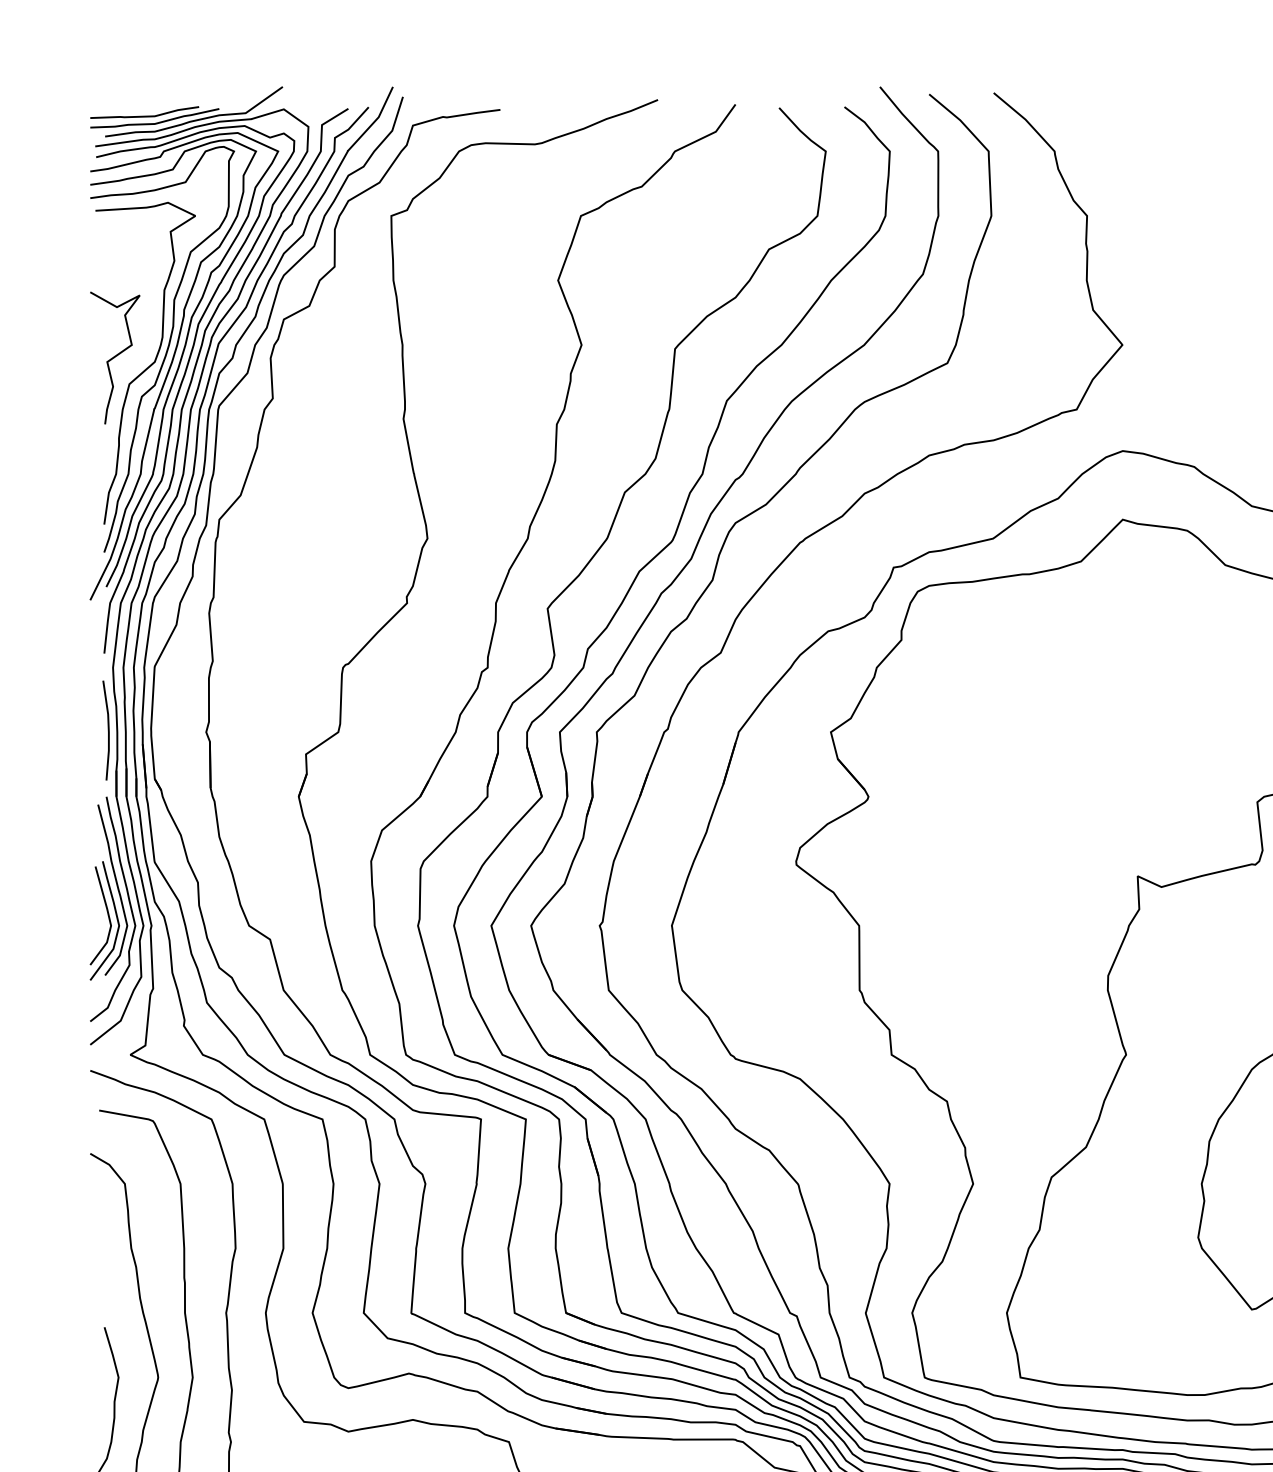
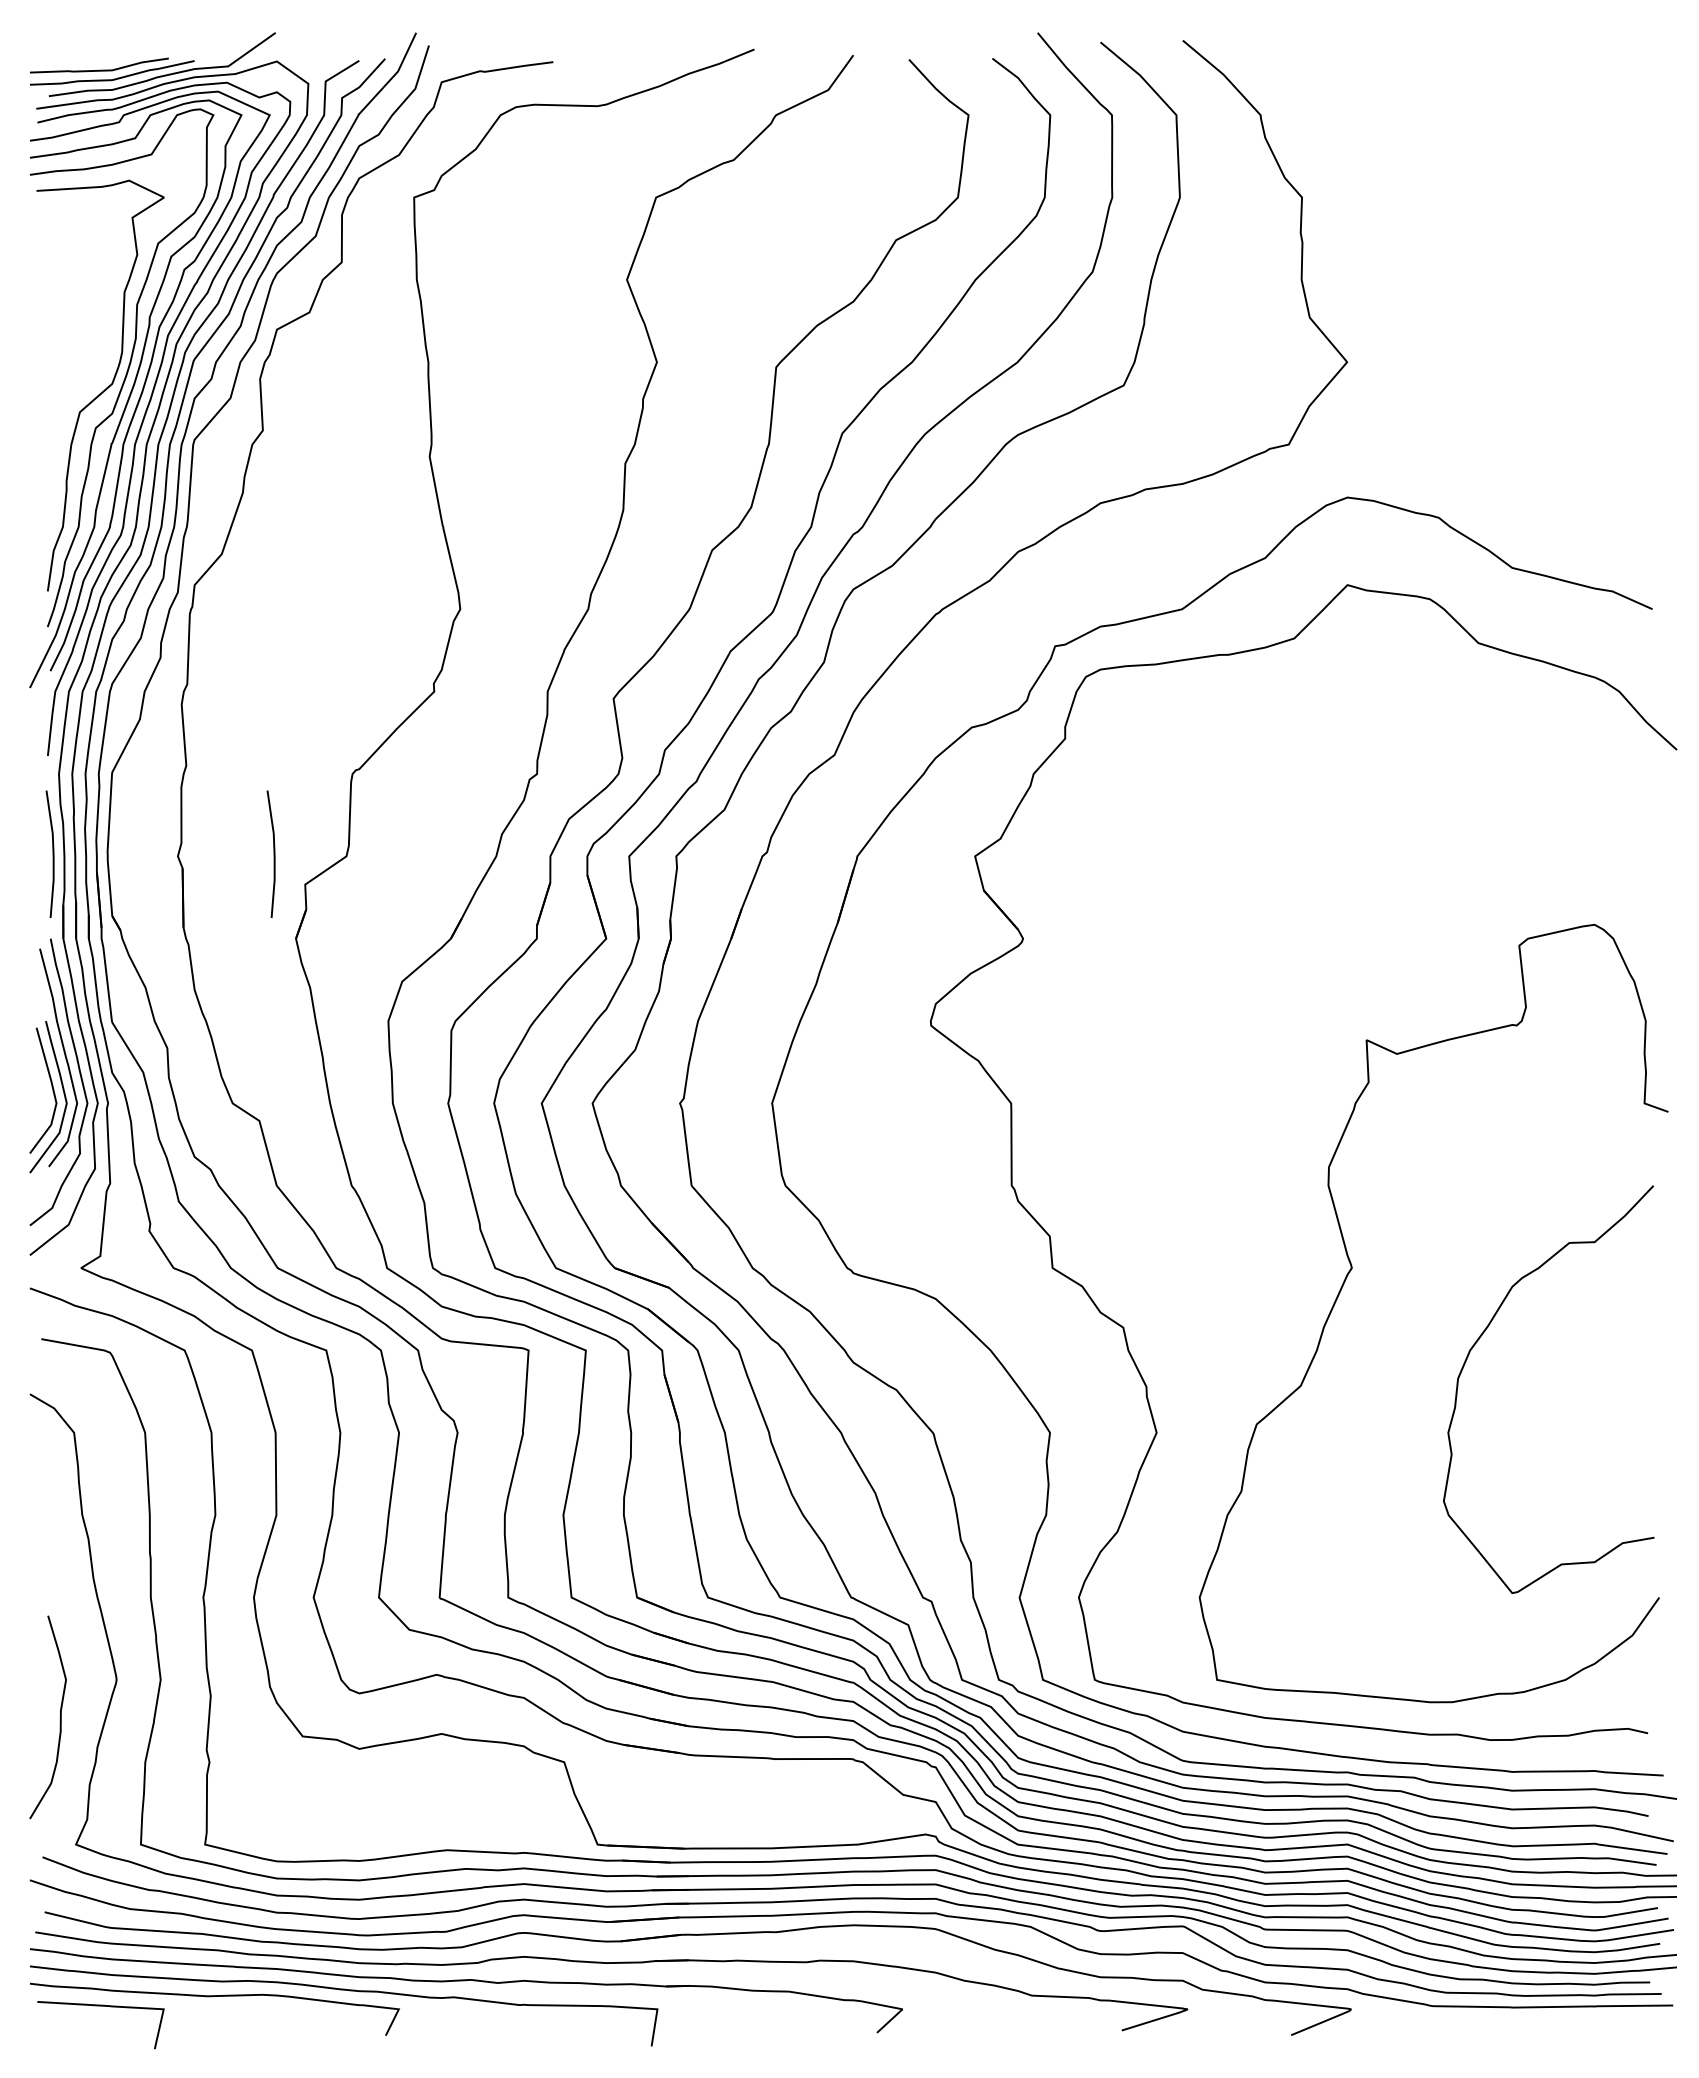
curve: (115, 357) -> (61, 378), removed
line: (281, 729) -> (273, 853), added

